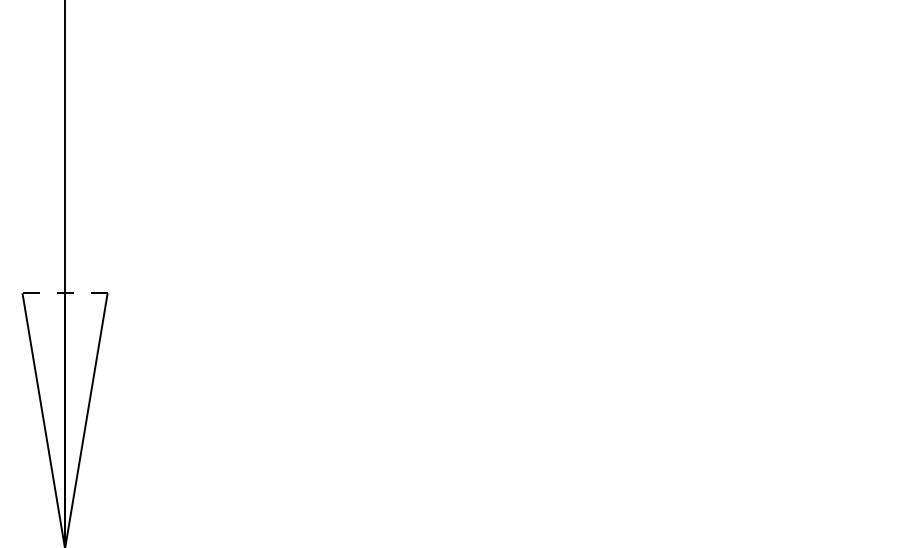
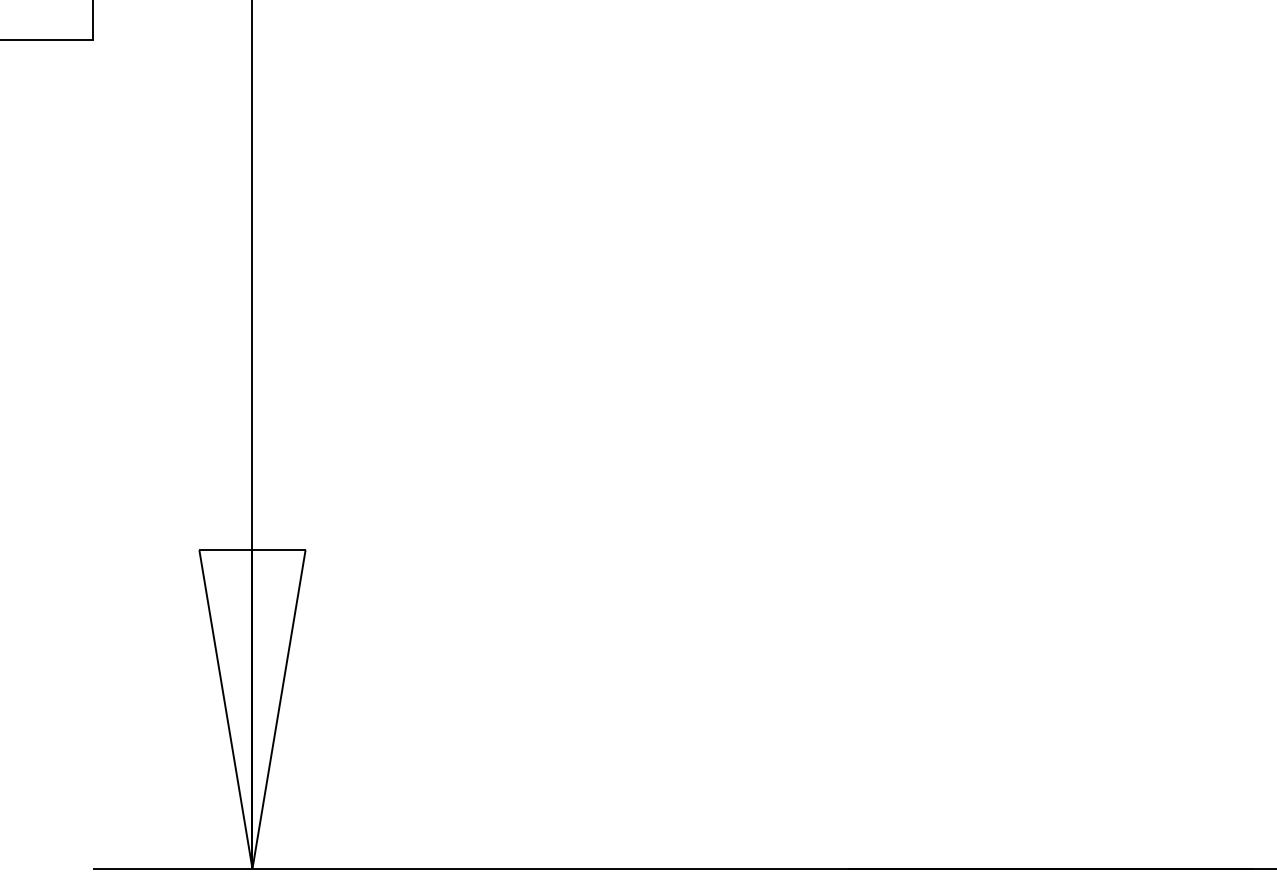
line: (64, 293) -> (251, 550), dashed -> solid

